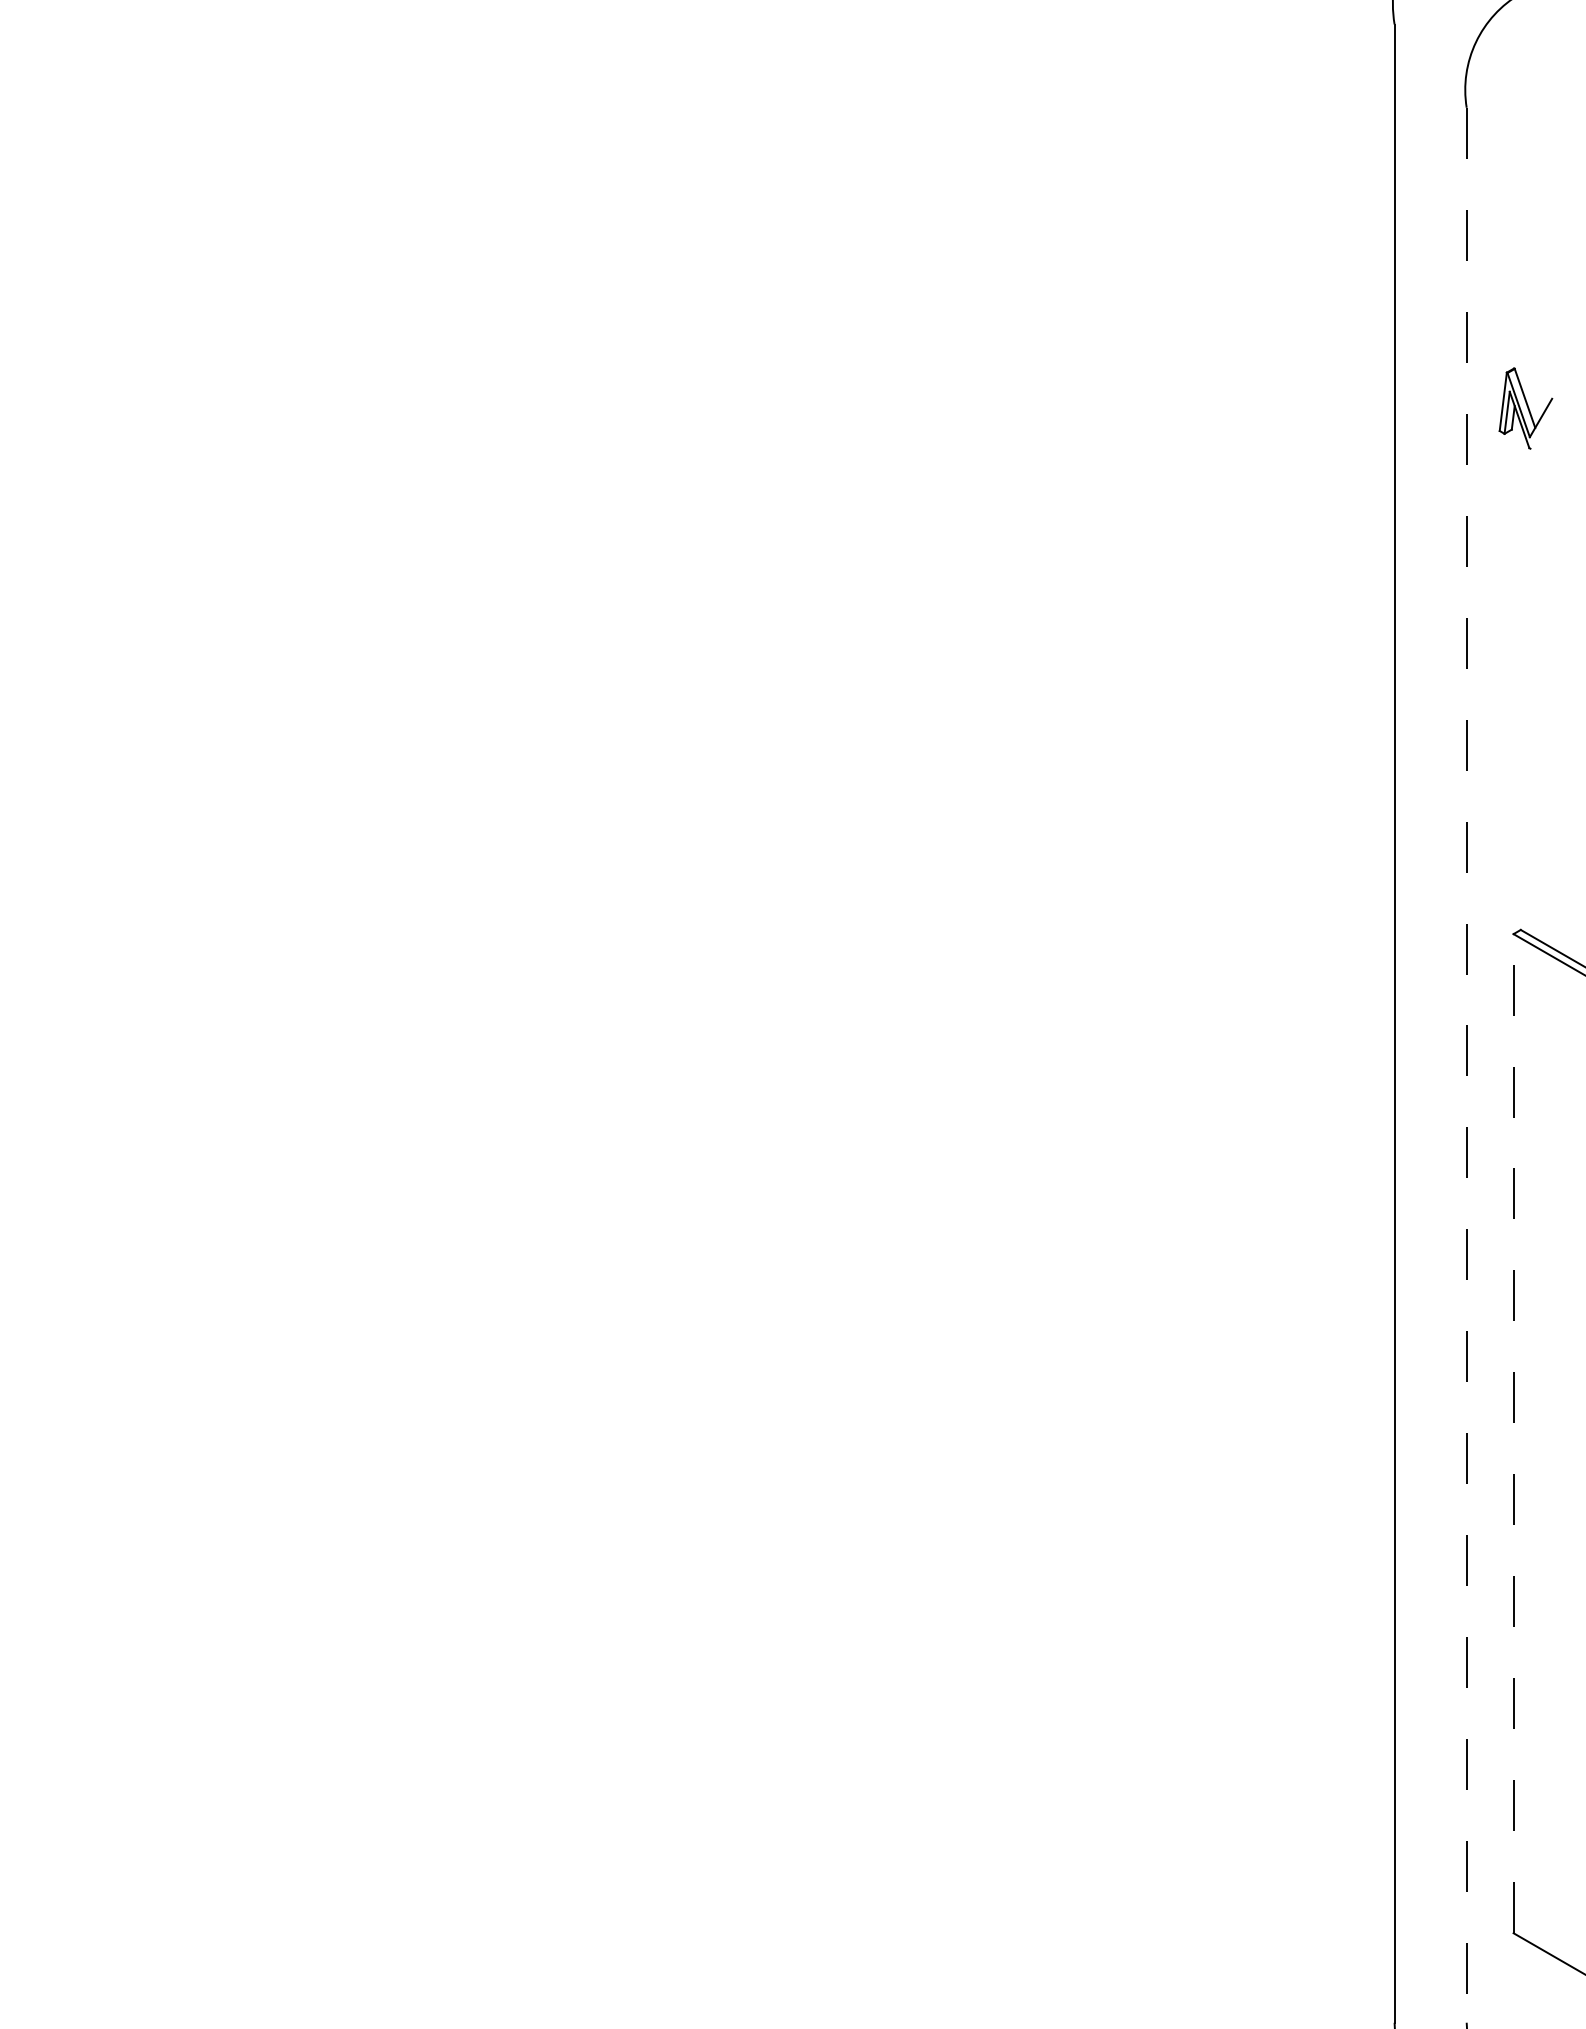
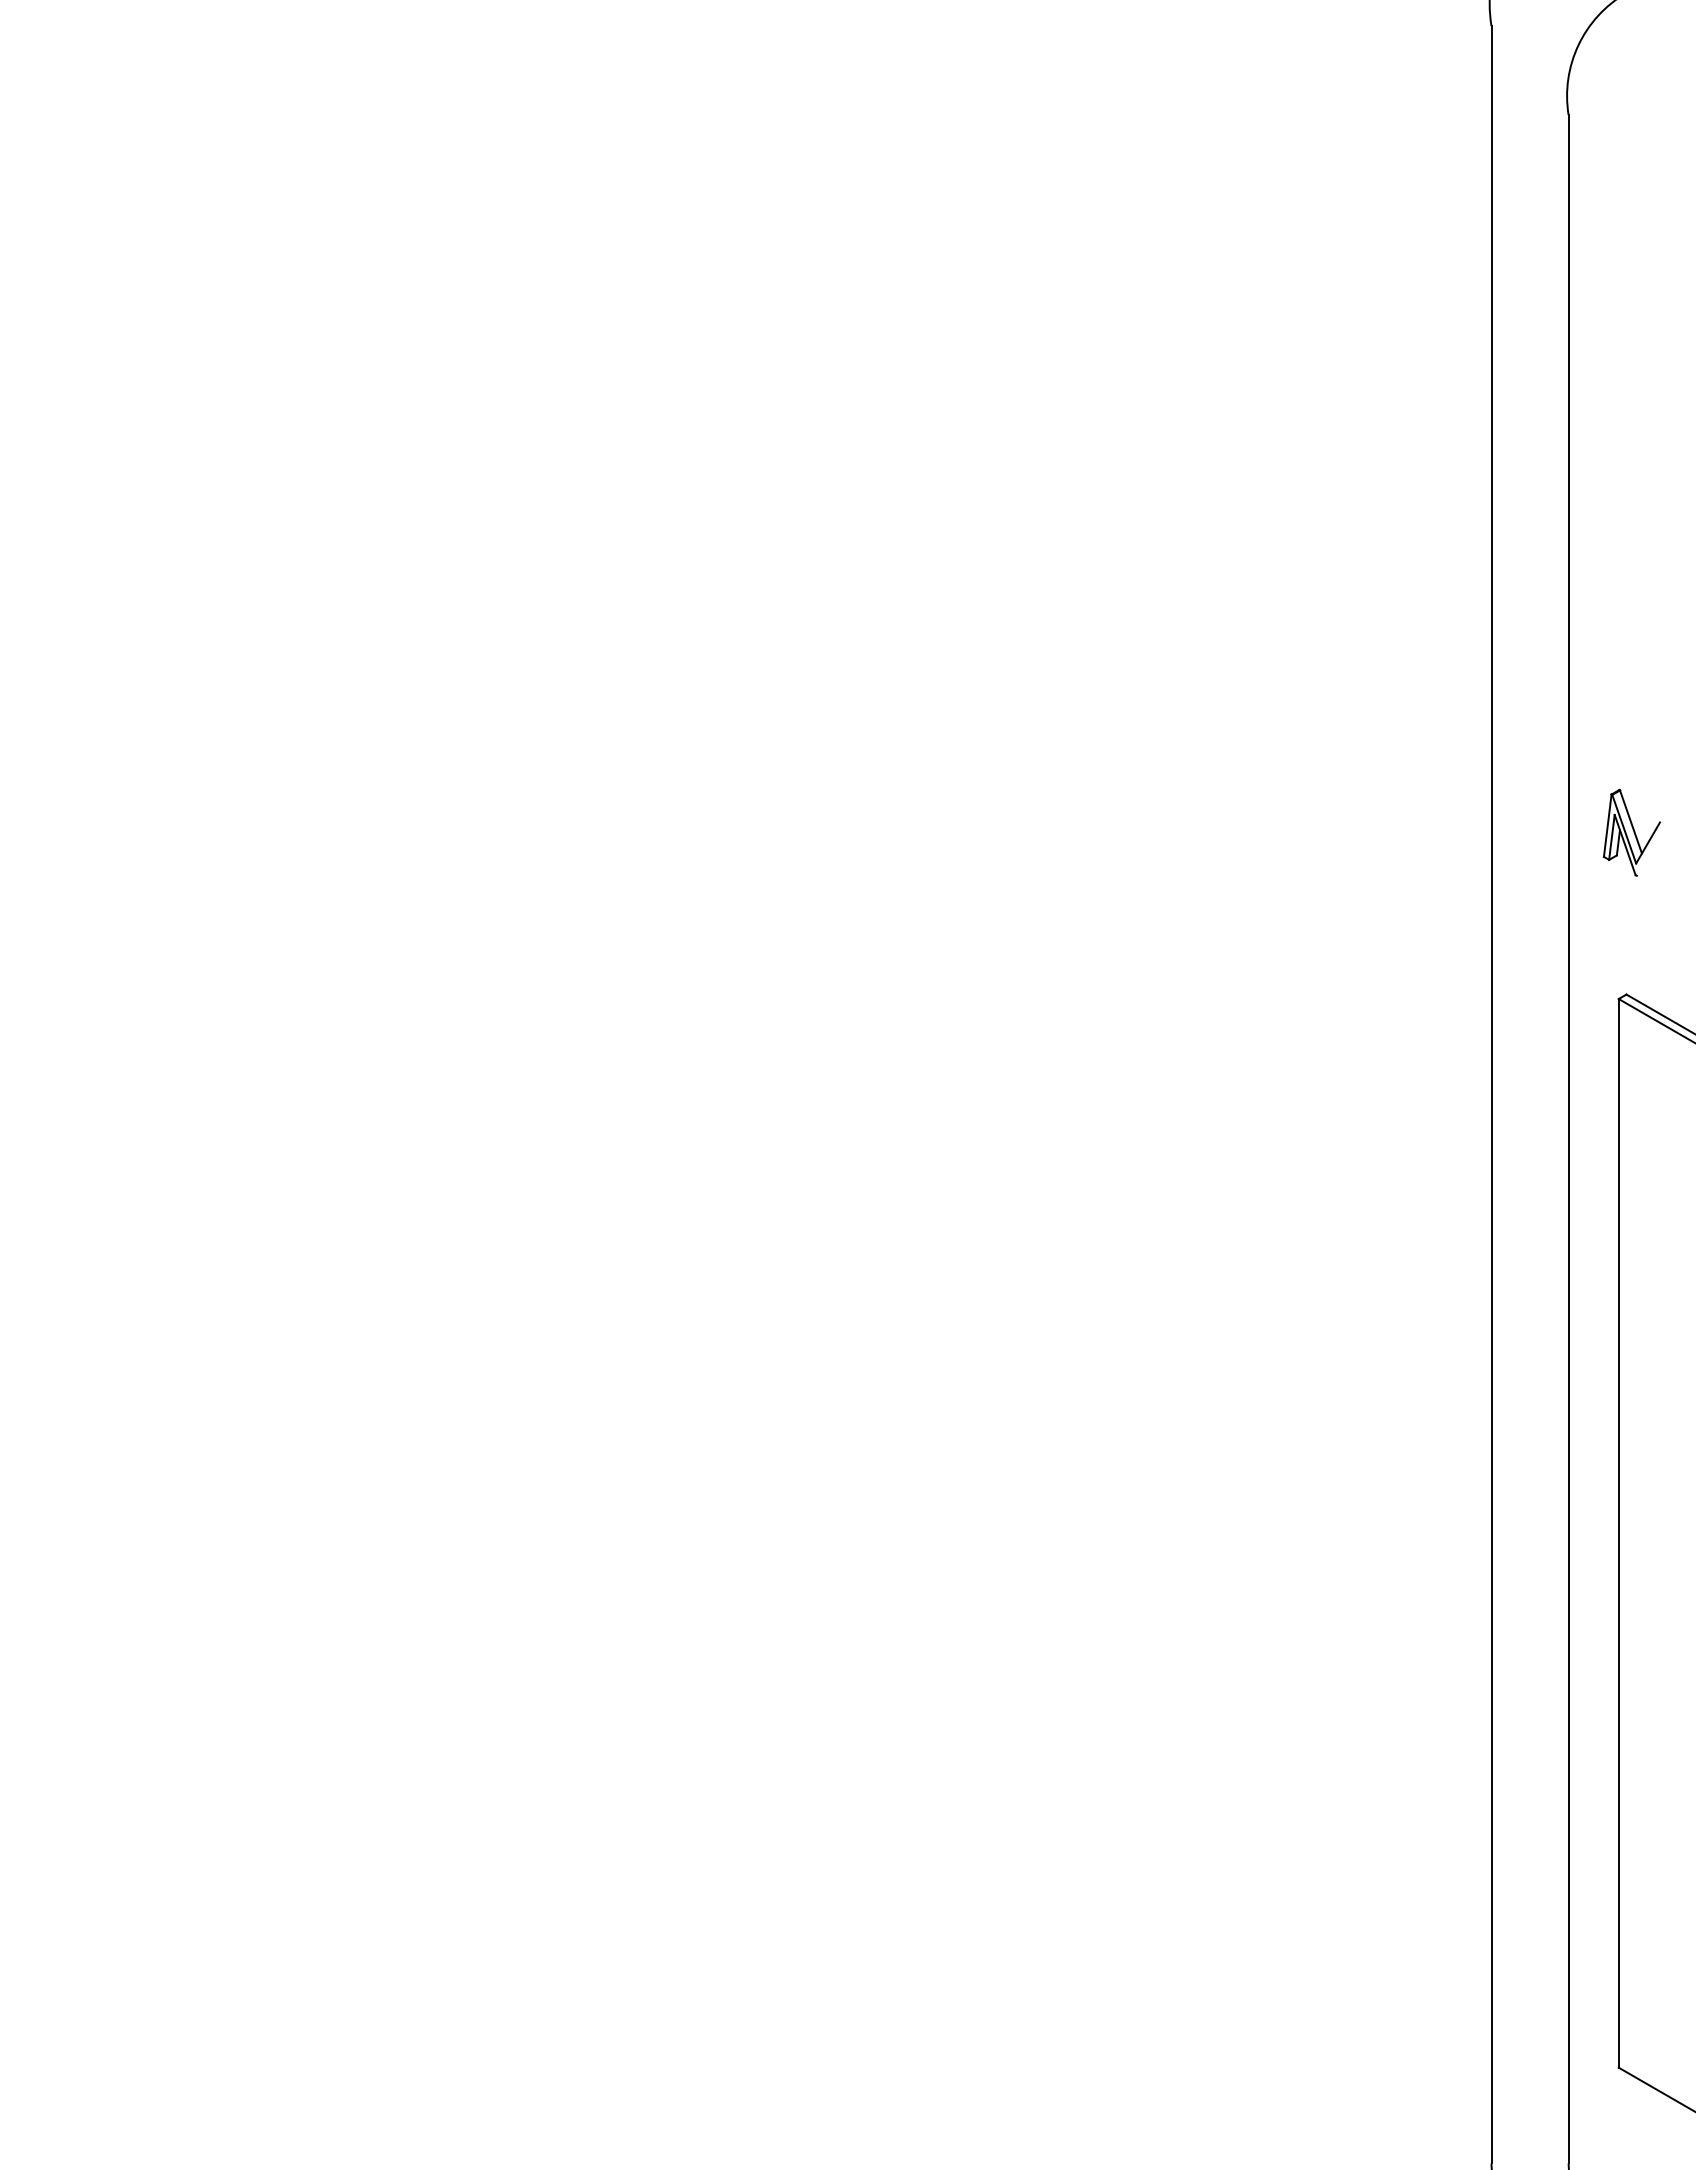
part: (1525, 408) -> (1631, 832), moved
line: (1466, 1065) -> (1568, 1139), dashed -> solid
line: (1513, 1432) -> (1618, 1532), dashed -> solid

